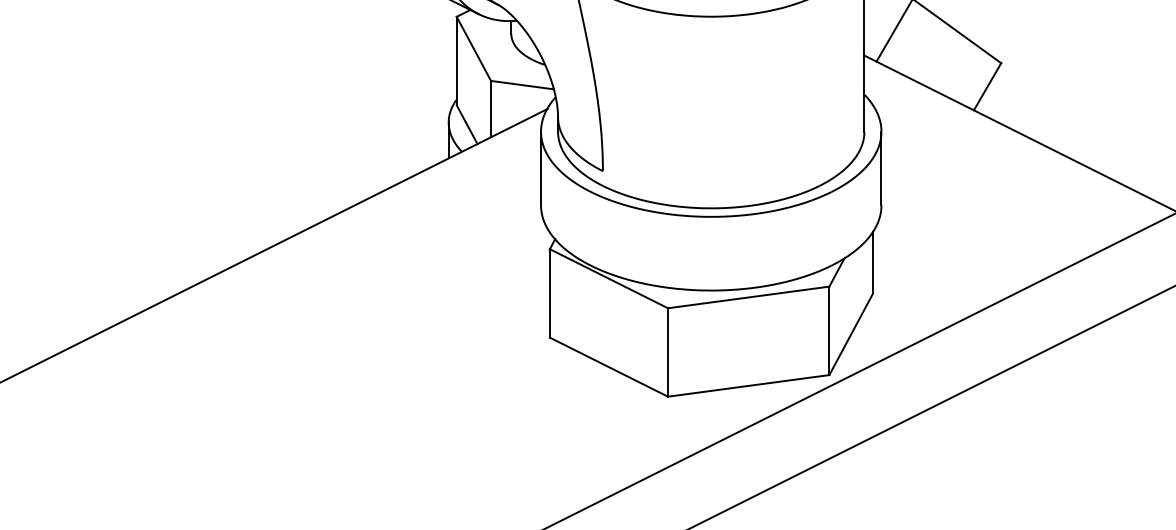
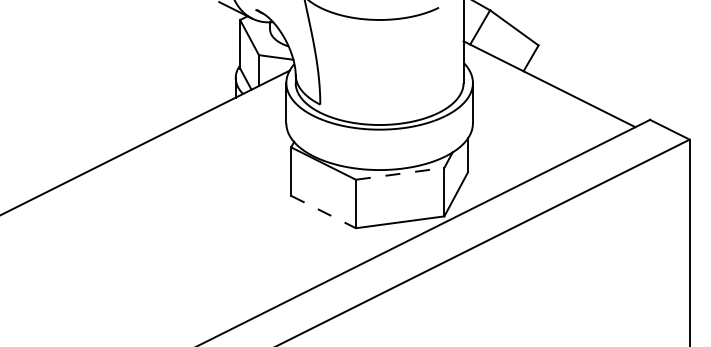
line: (749, 296) -> (400, 173), solid -> dashed
line: (610, 368) -> (324, 212), solid -> dashed

